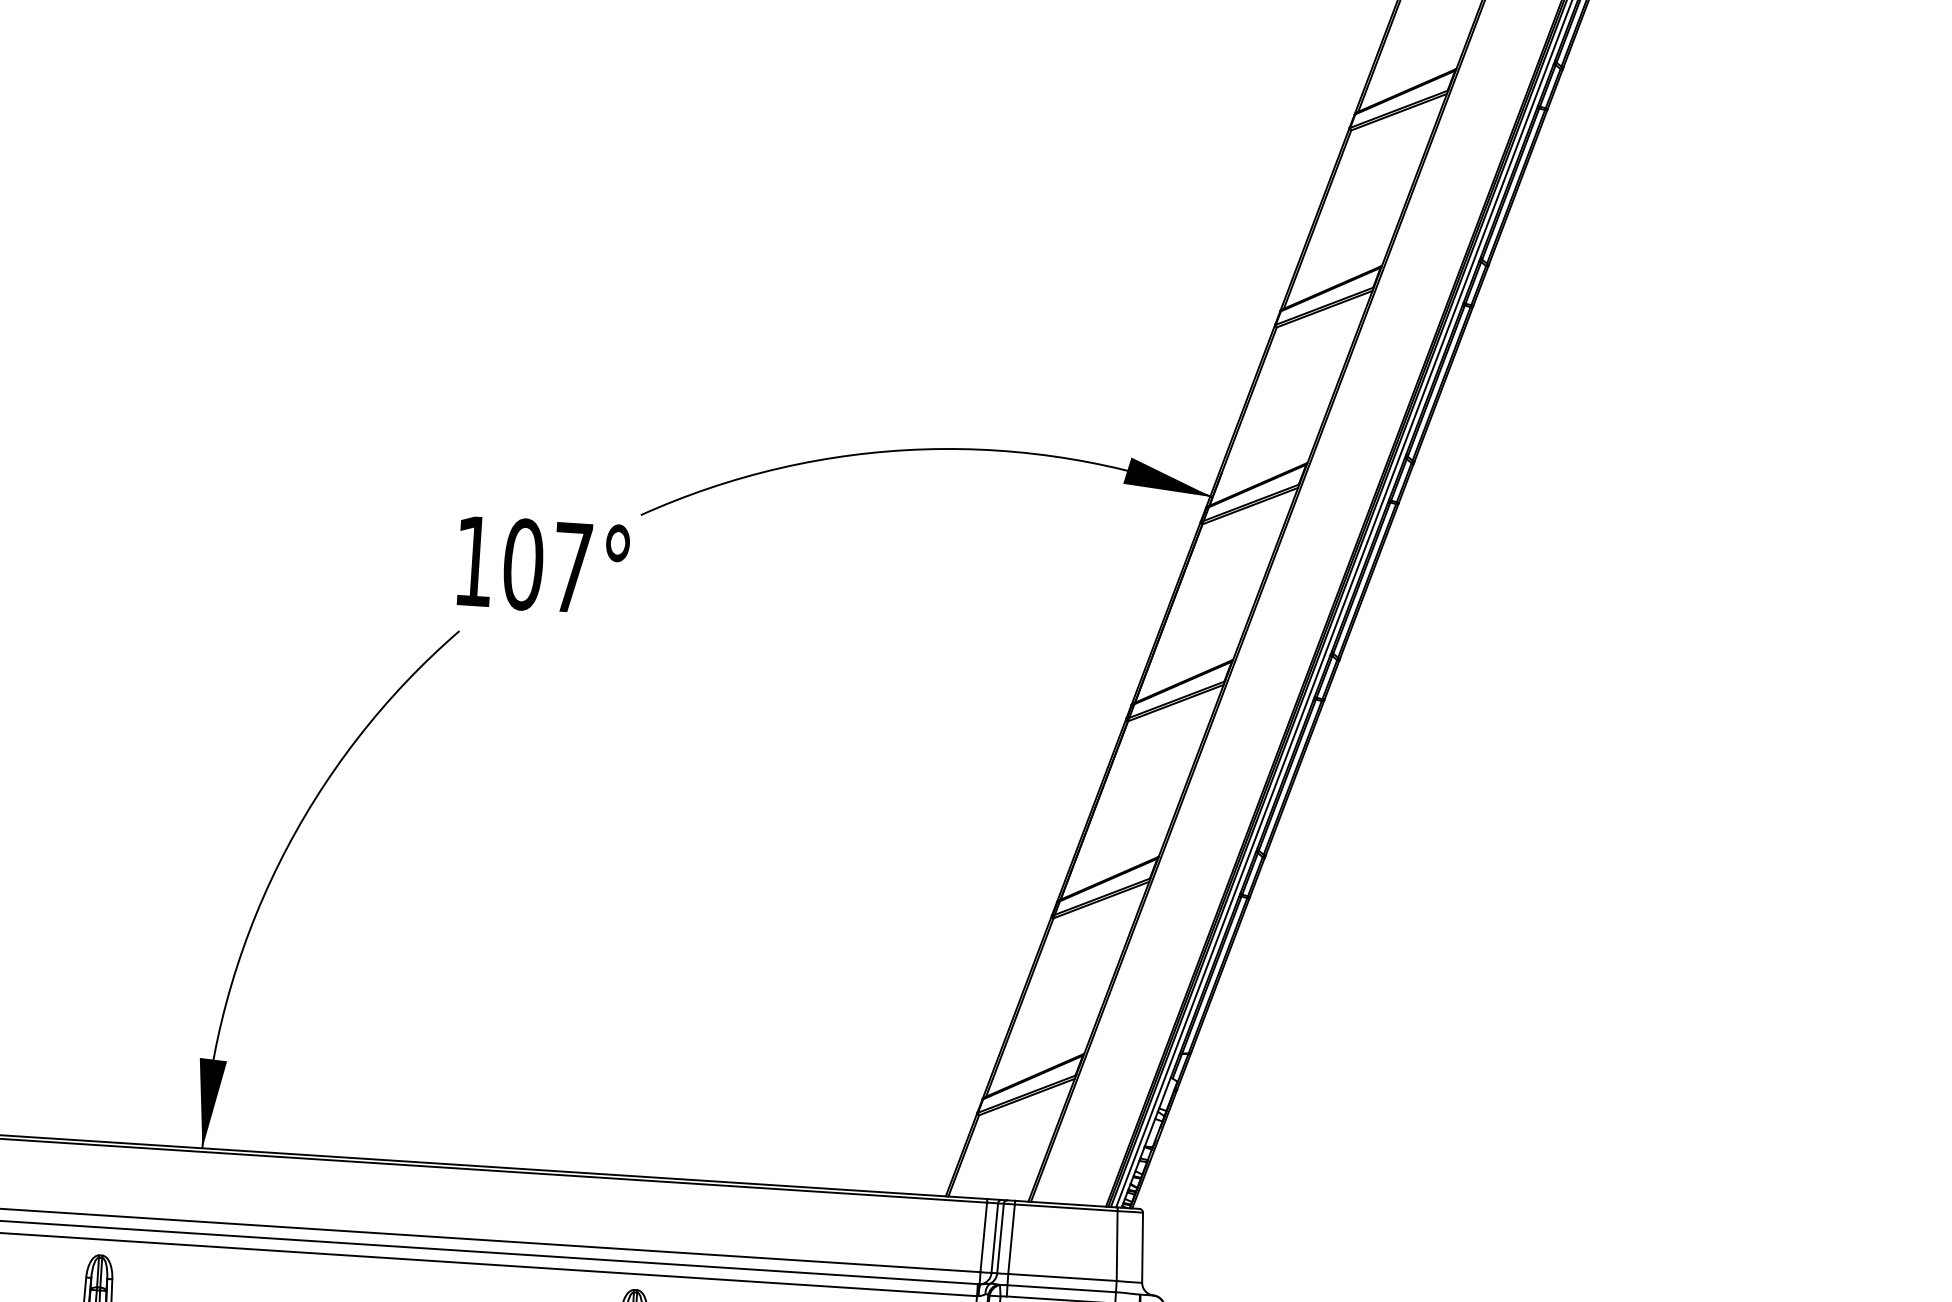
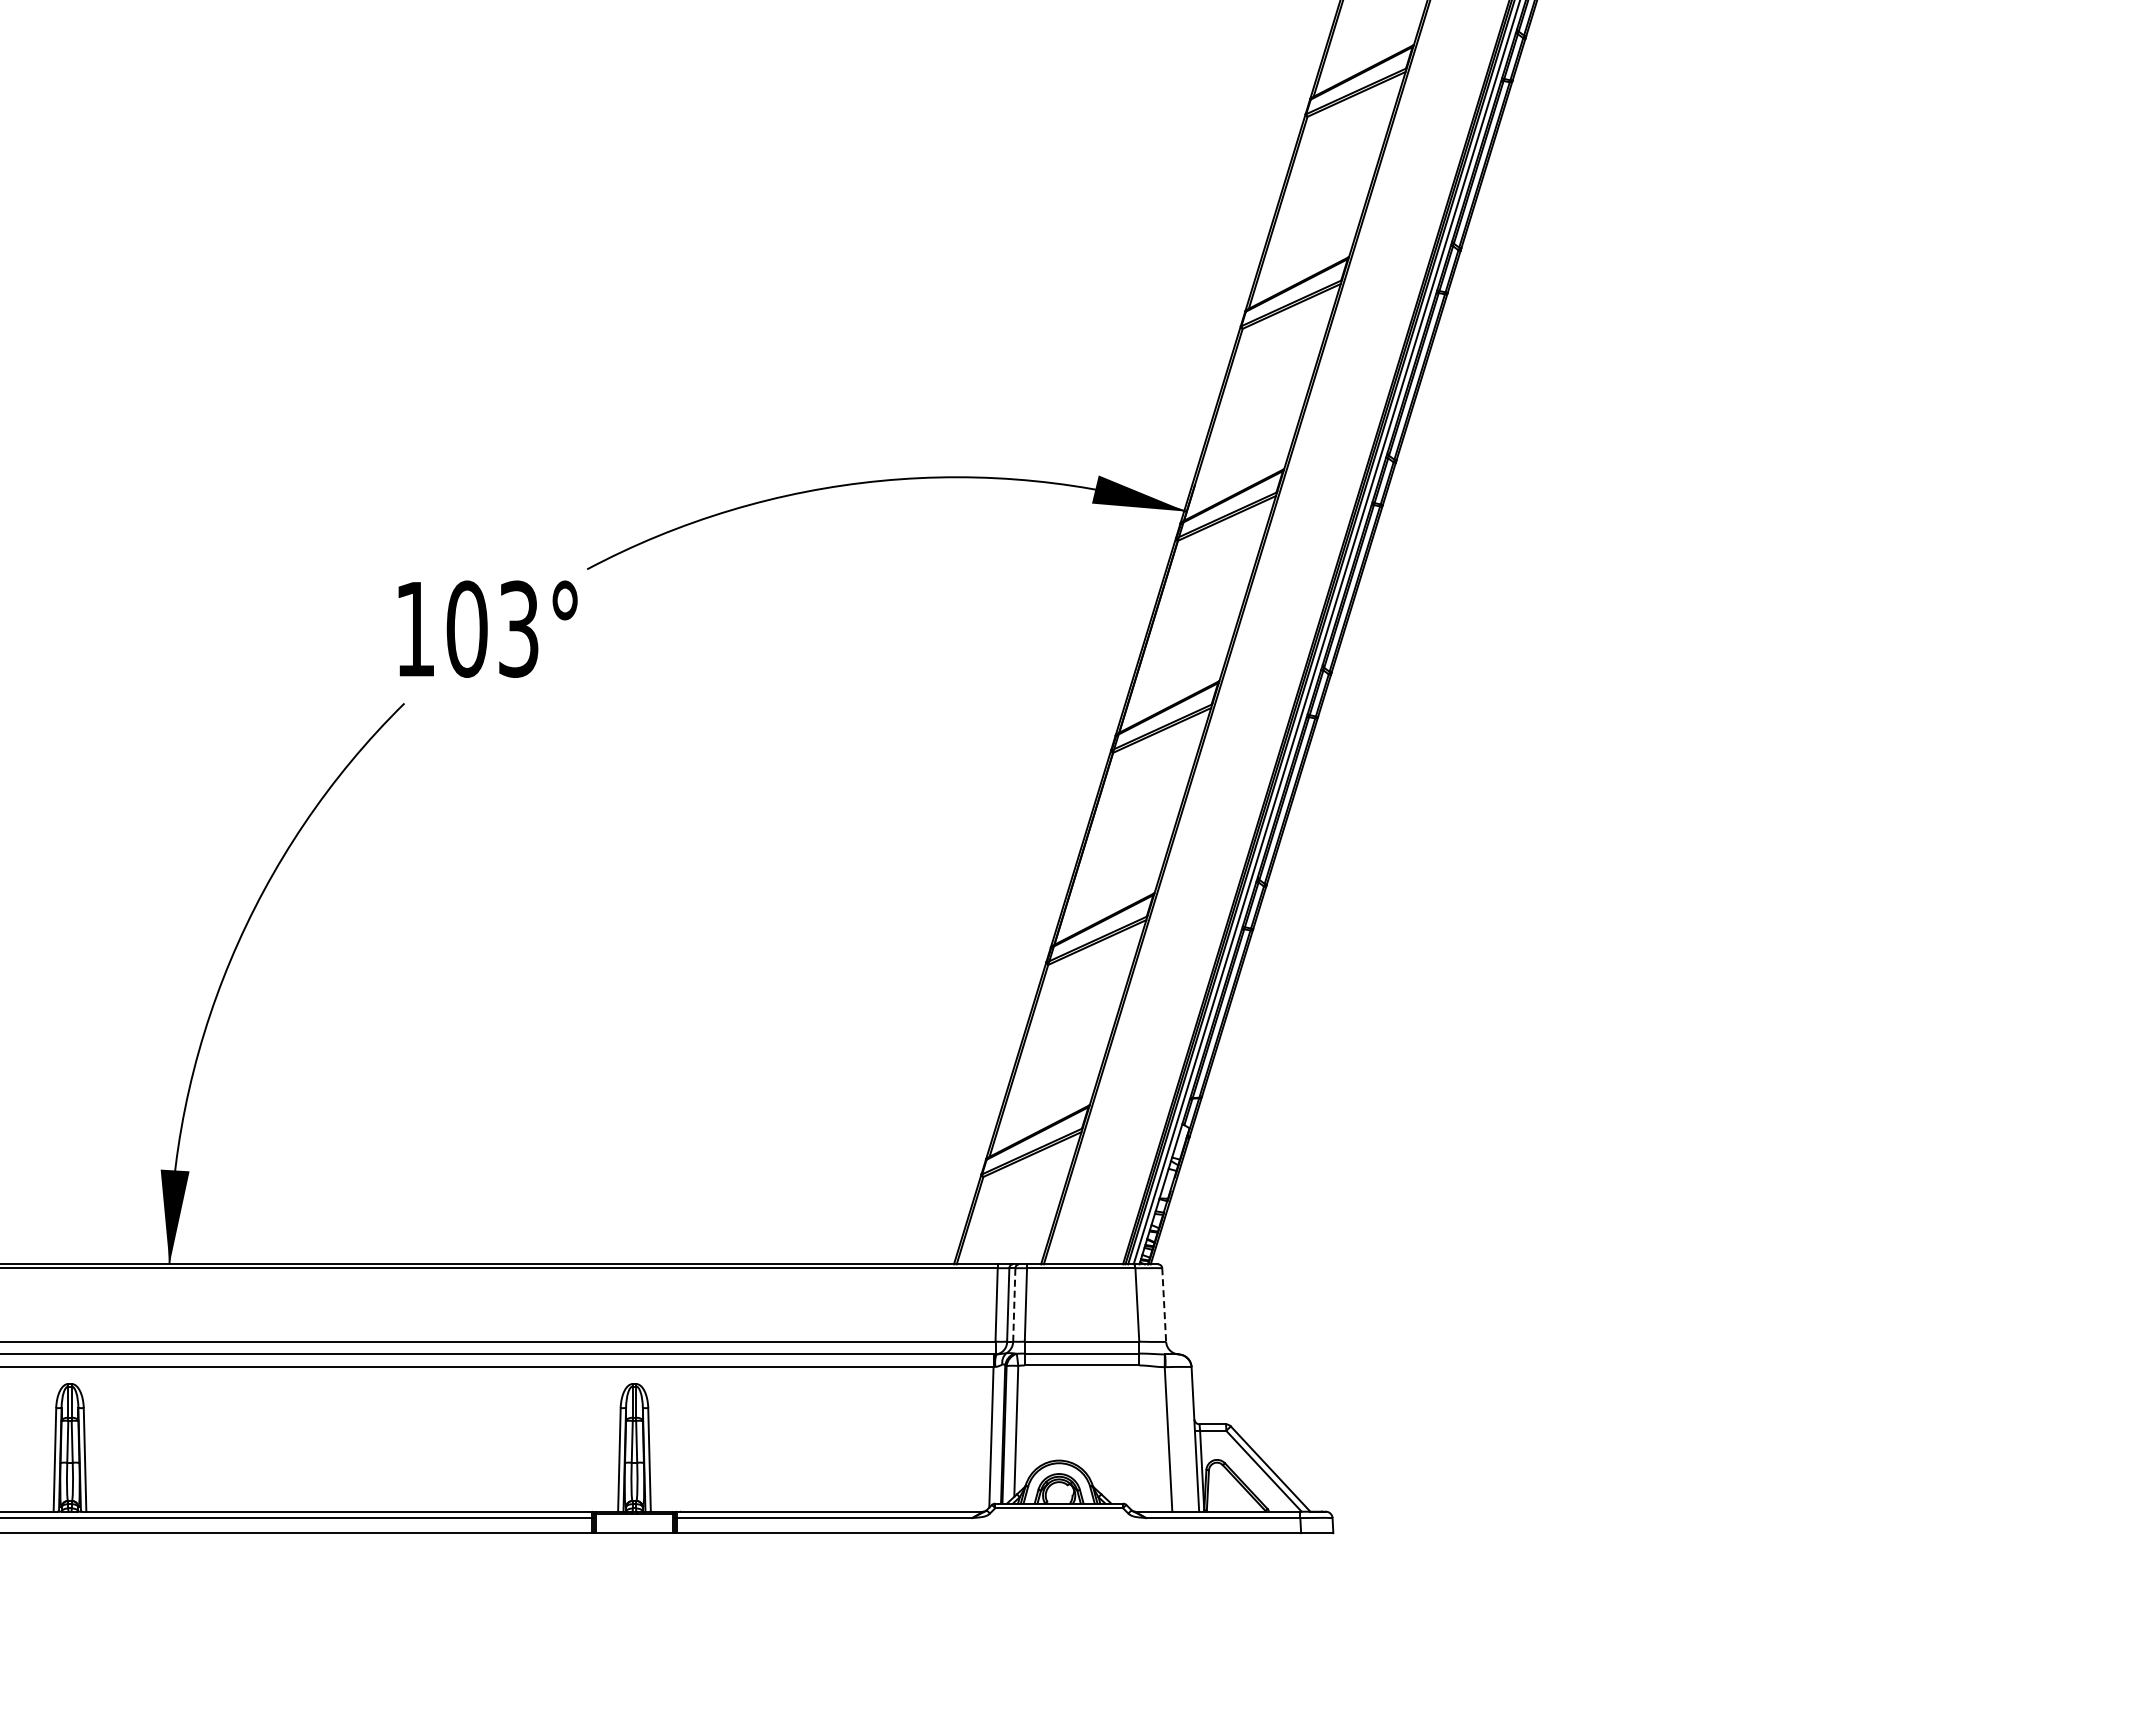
text: (572, 567) -> (518, 628), 107° -> 103°
line: (1000, 1238) -> (1014, 1304), solid -> dashed
line: (1142, 1247) -> (1164, 1304), solid -> dashed

